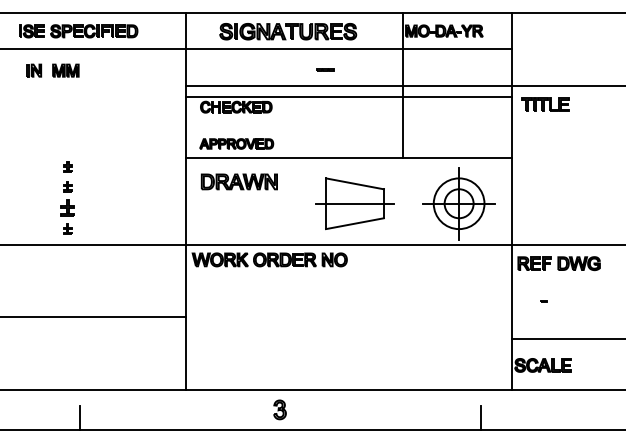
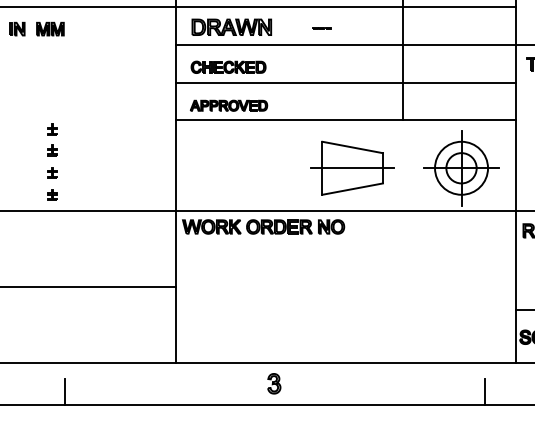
line: (348, 96) -> (345, 82), moved
part: (238, 181) -> (230, 26), moved
part: (67, 207) -> (52, 172), size x0.62

